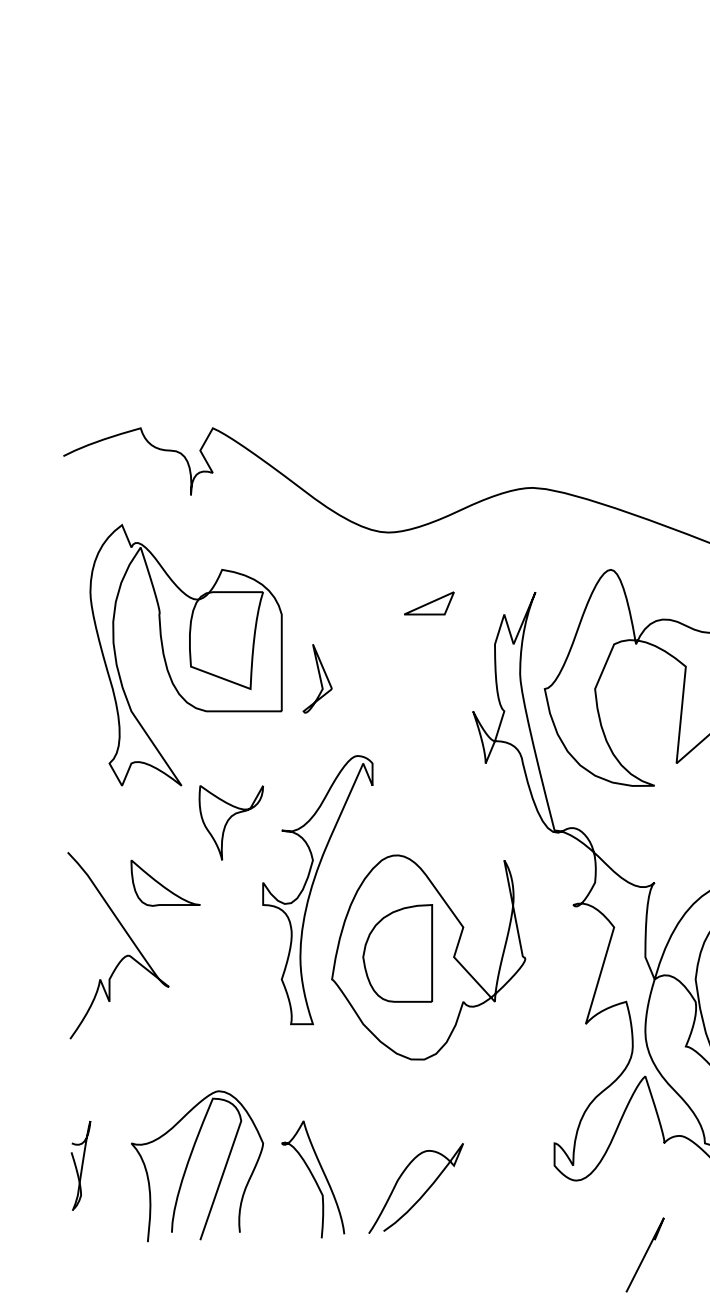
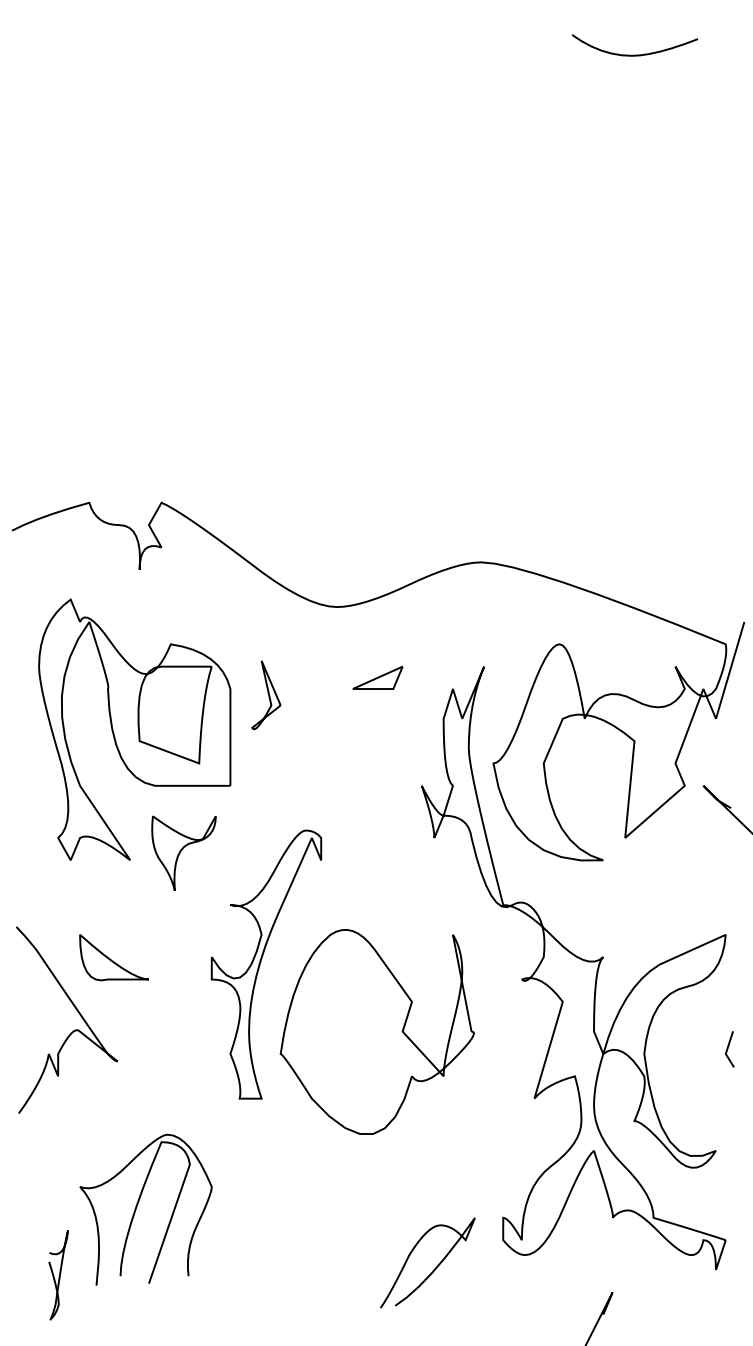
part: (317, 679) -> (266, 695), moved
part: (230, 822) -> (183, 852), moved
part: (397, 953) -> (346, 1027), removed
part: (188, 1164) -> (137, 1207), moved
part: (80, 1166) -> (58, 1275), moved
curve: (312, 1178) -> (261, 1252), removed
curve: (422, 1194) -> (434, 1268), moved

